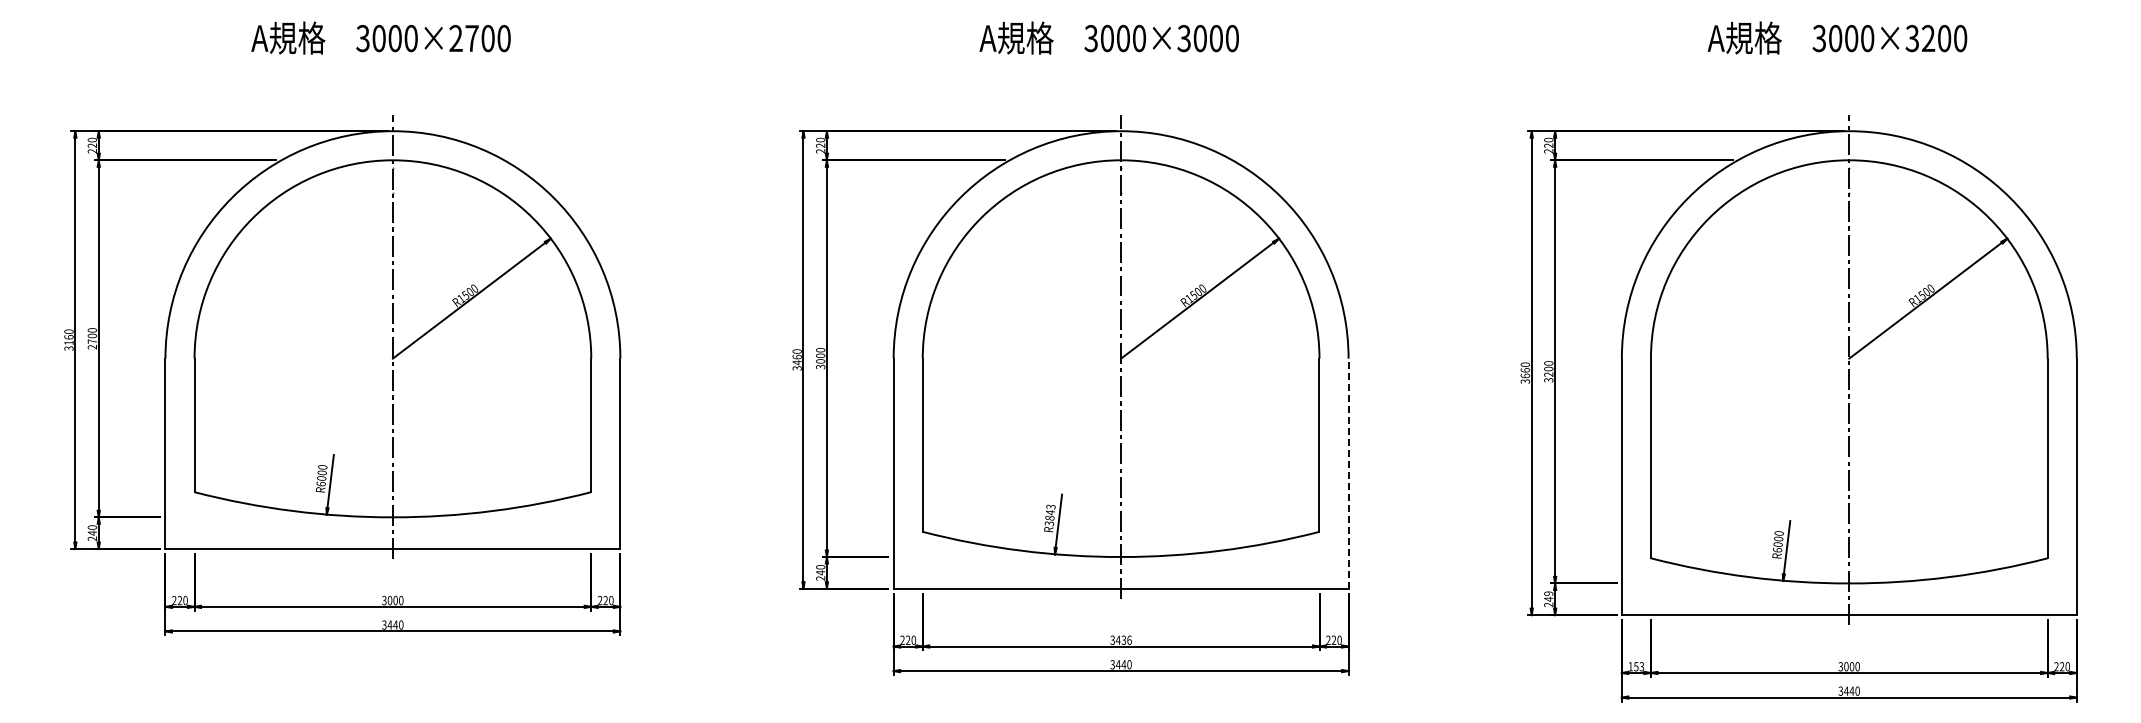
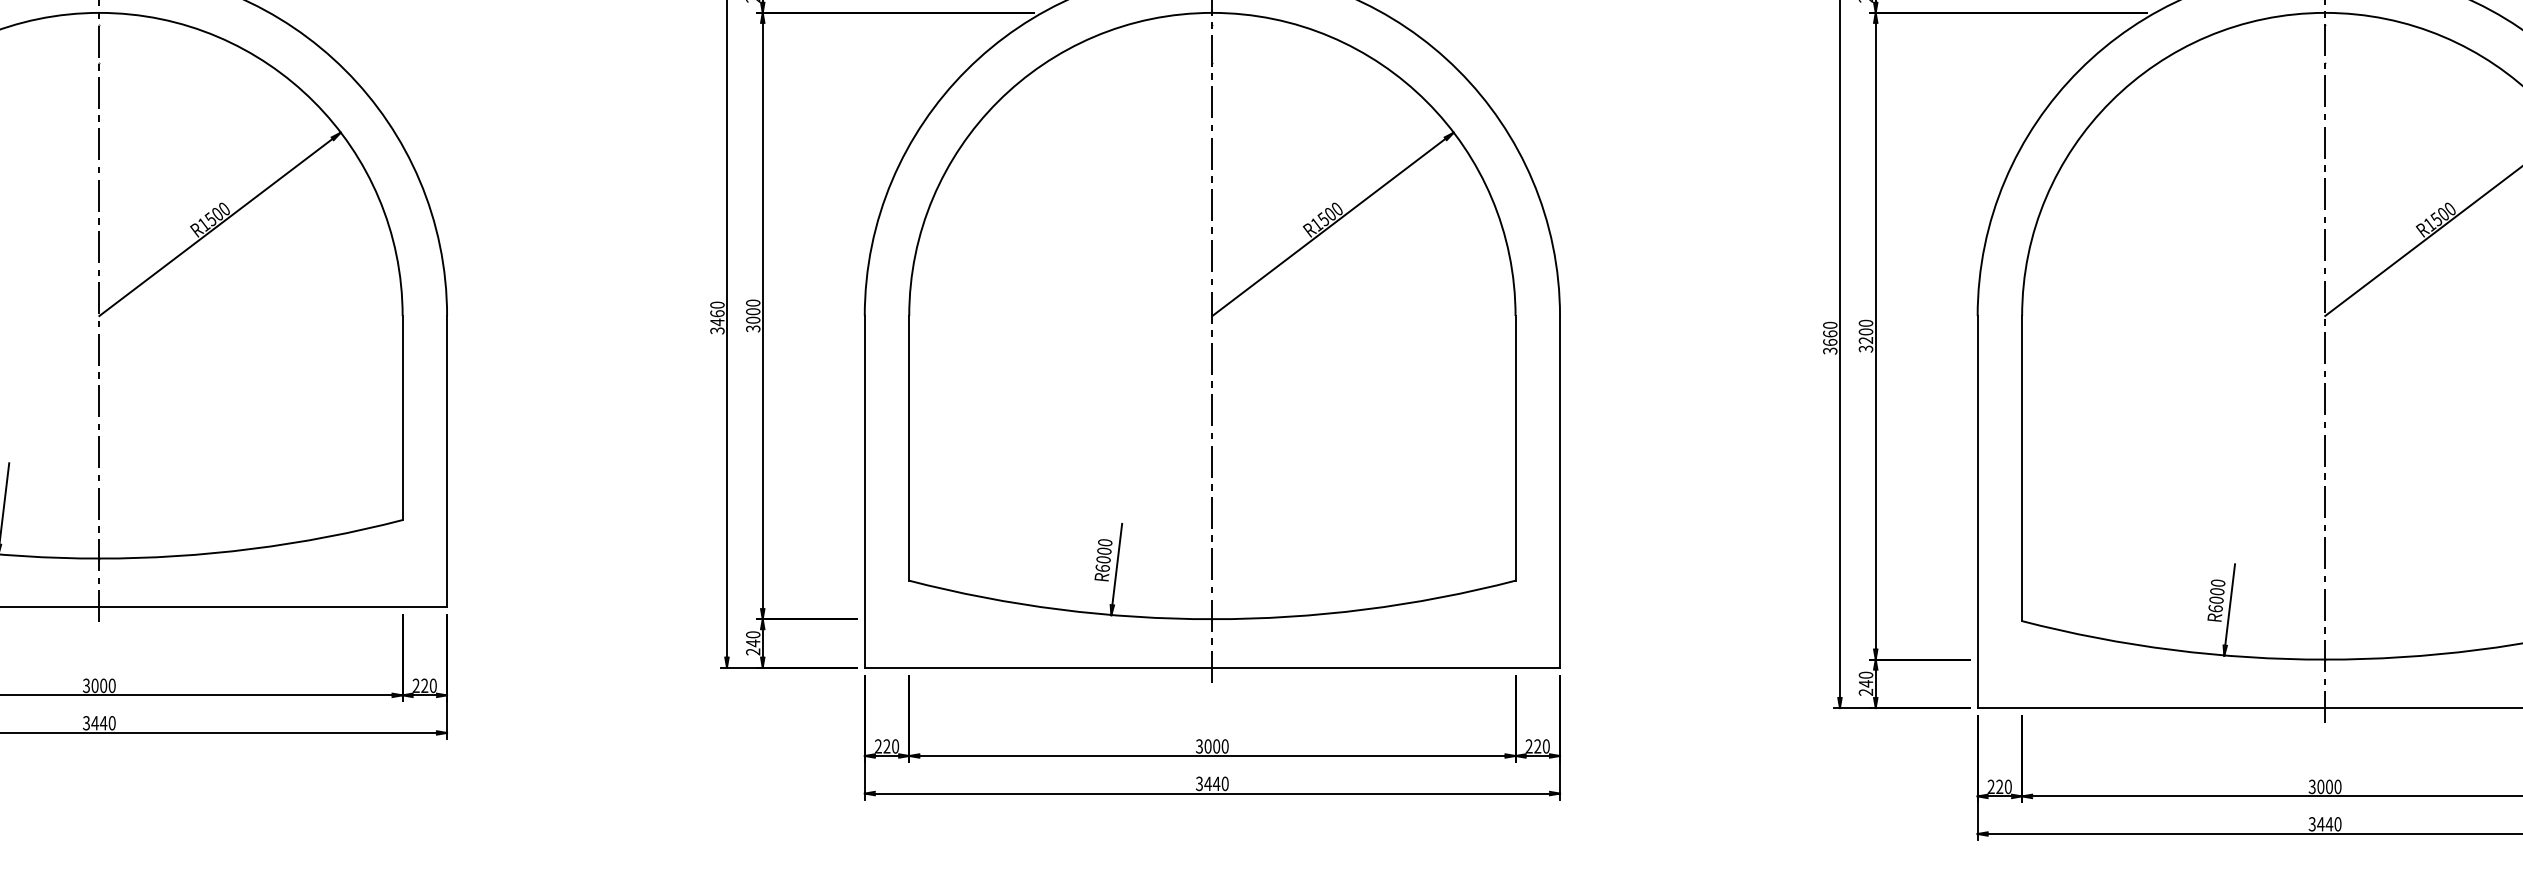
line: (1348, 473) -> (1559, 491), dashed -> solid
text: (1049, 515) -> (1102, 555), R3843 -> R6000
text: (1548, 593) -> (1865, 674), 249 -> 240
text: (1123, 639) -> (1216, 745), 3436 -> 3000
text: (1636, 666) -> (2000, 786), 153 -> 220

